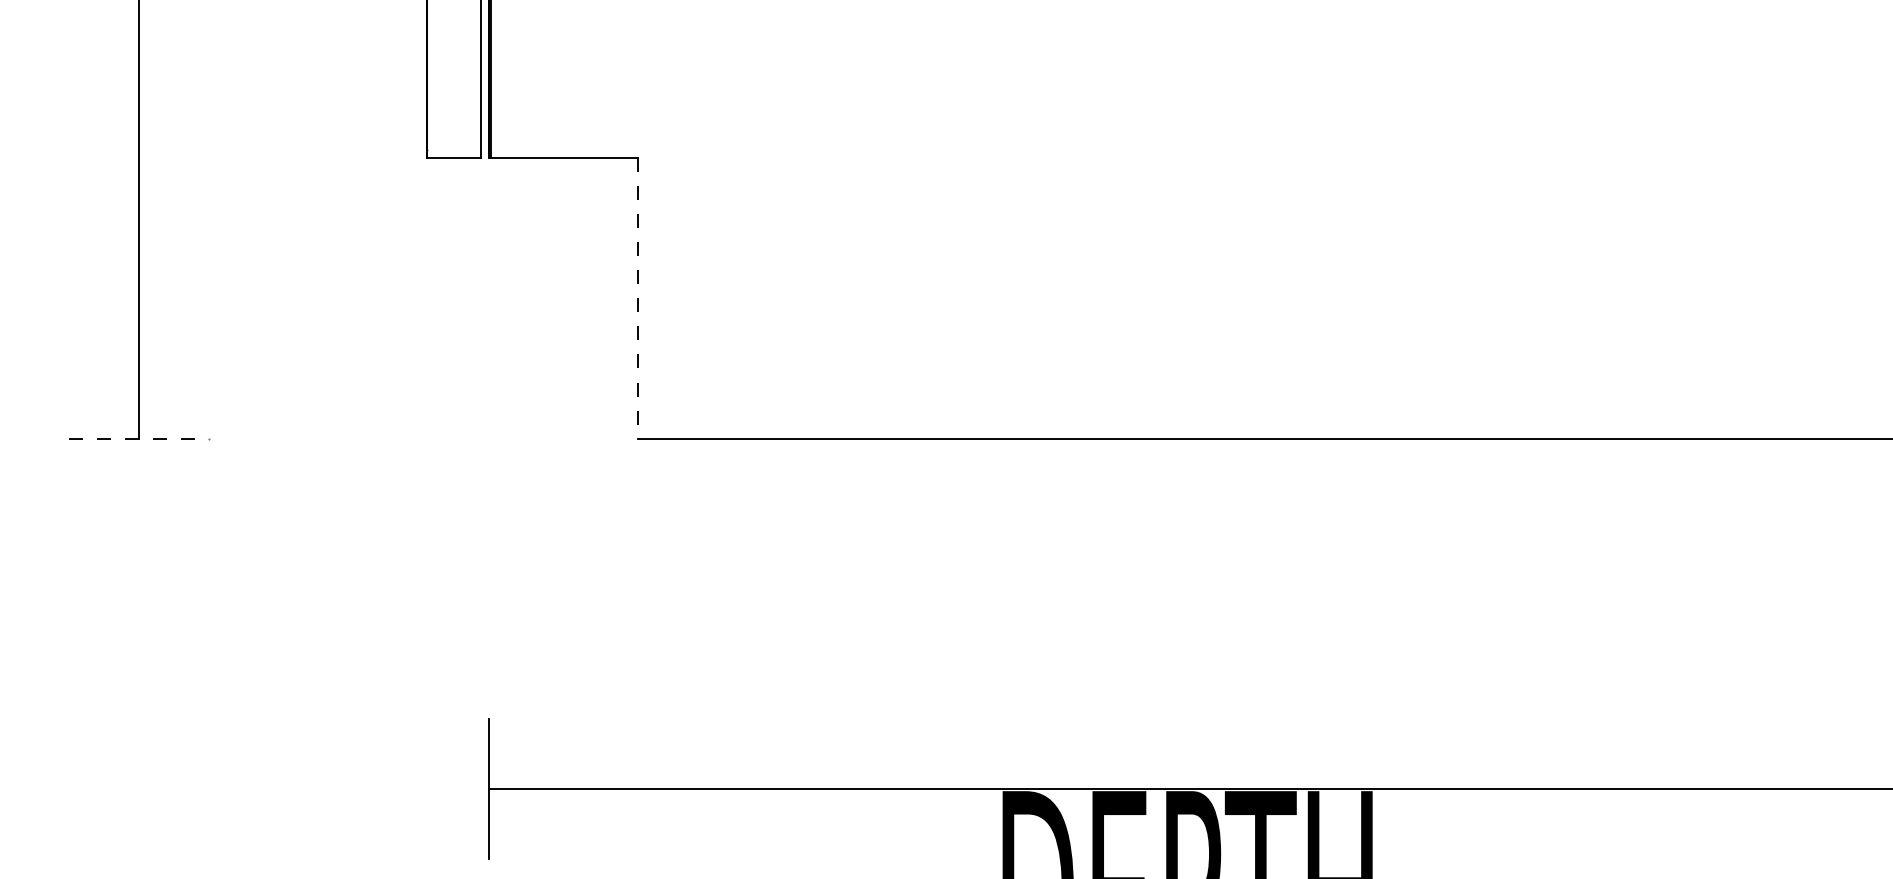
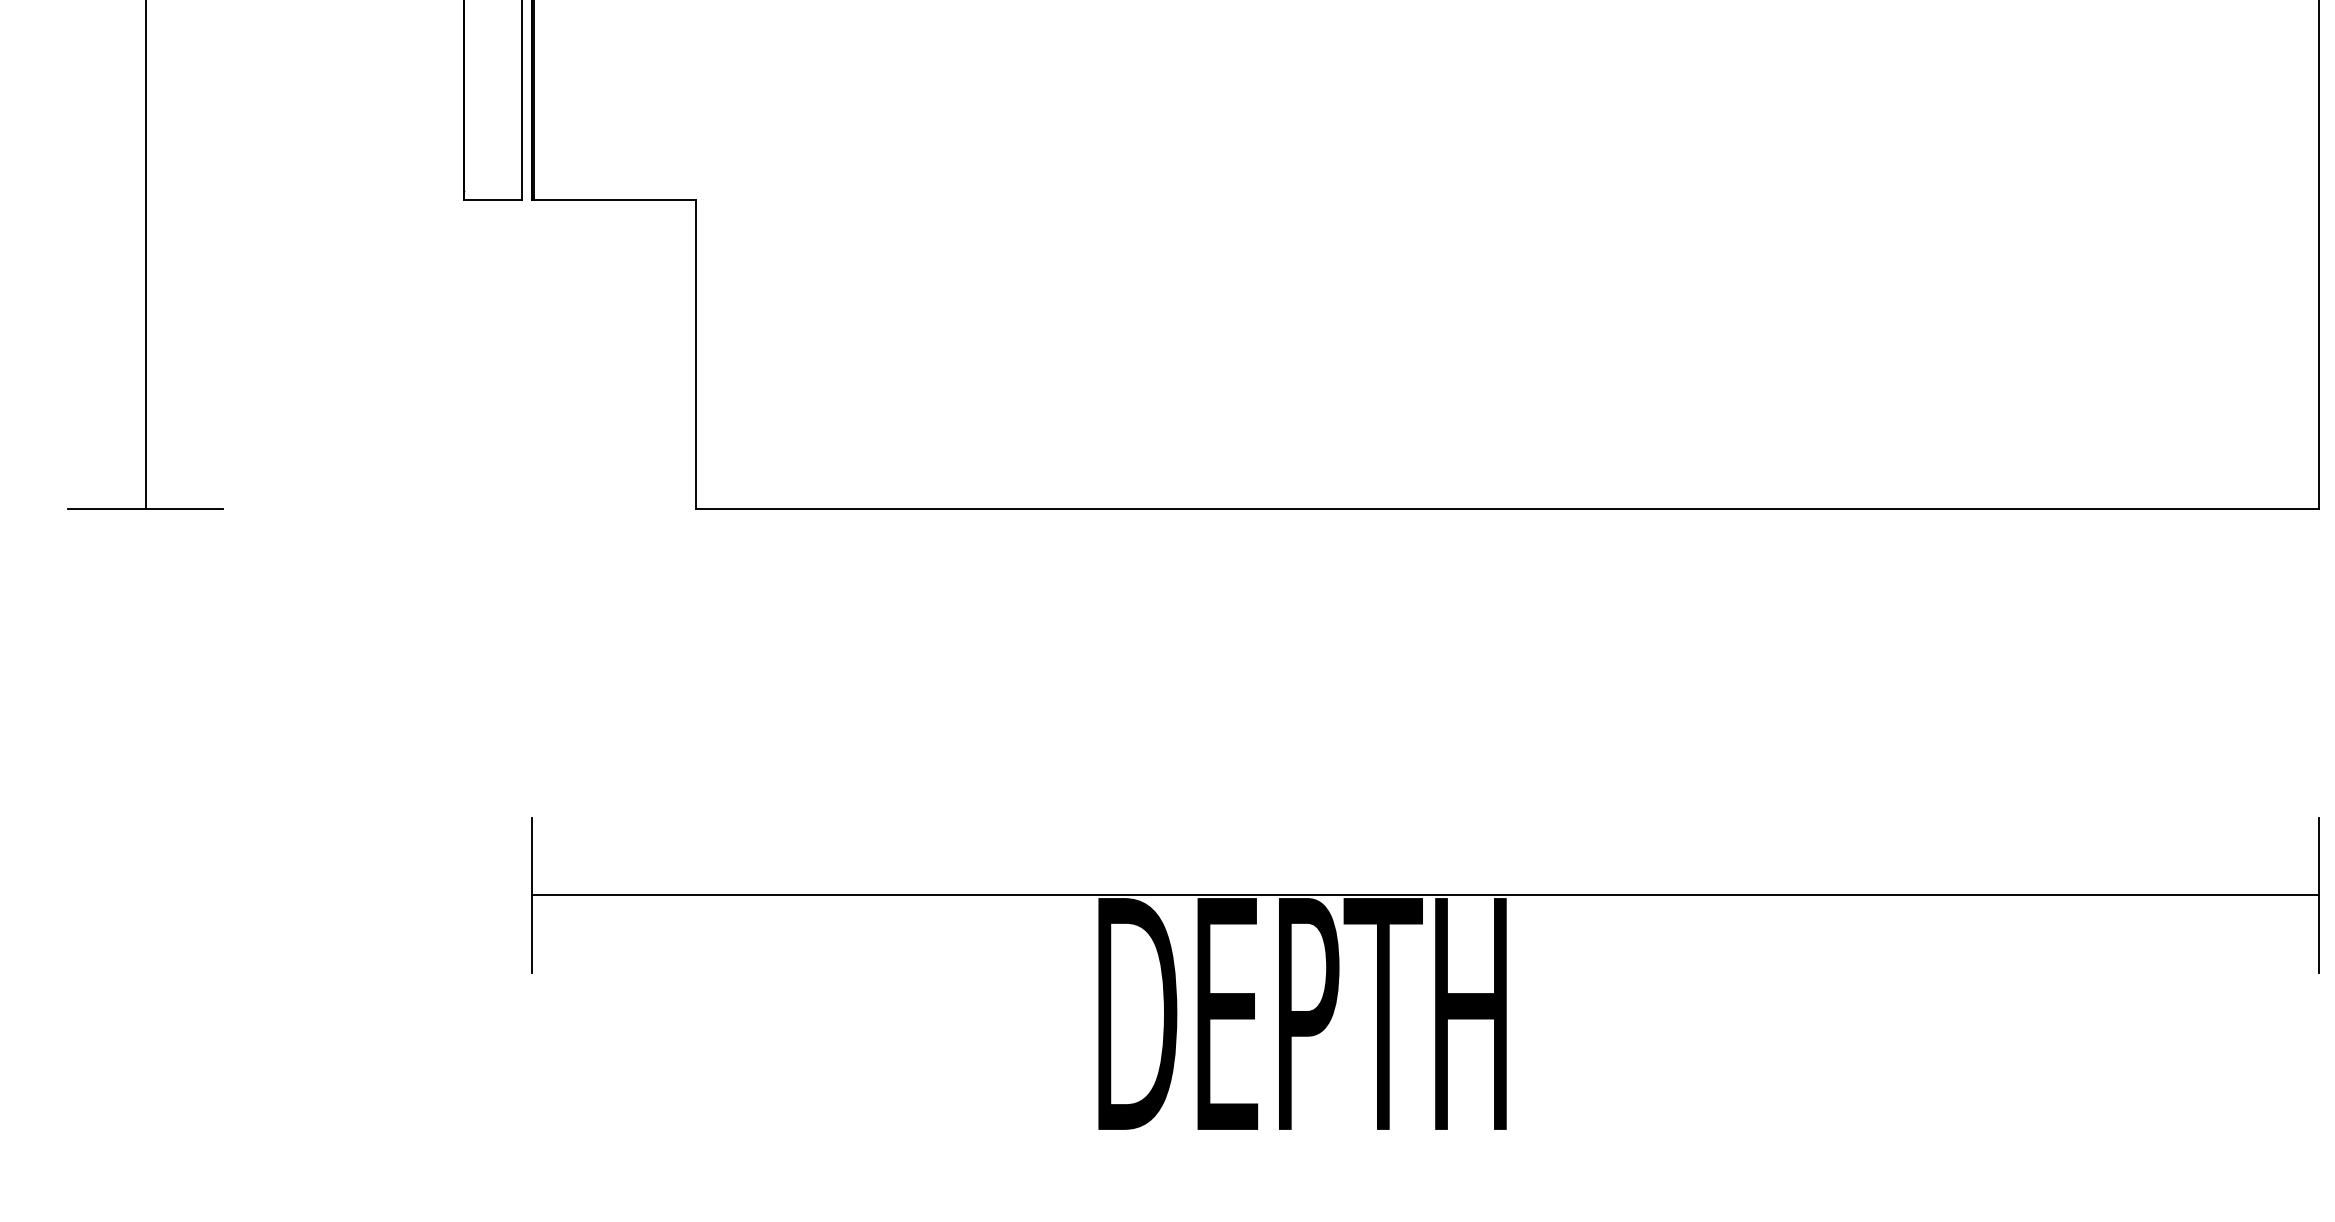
line: (638, 298) -> (696, 354), dashed -> solid
line: (140, 438) -> (146, 508), dashed -> solid

